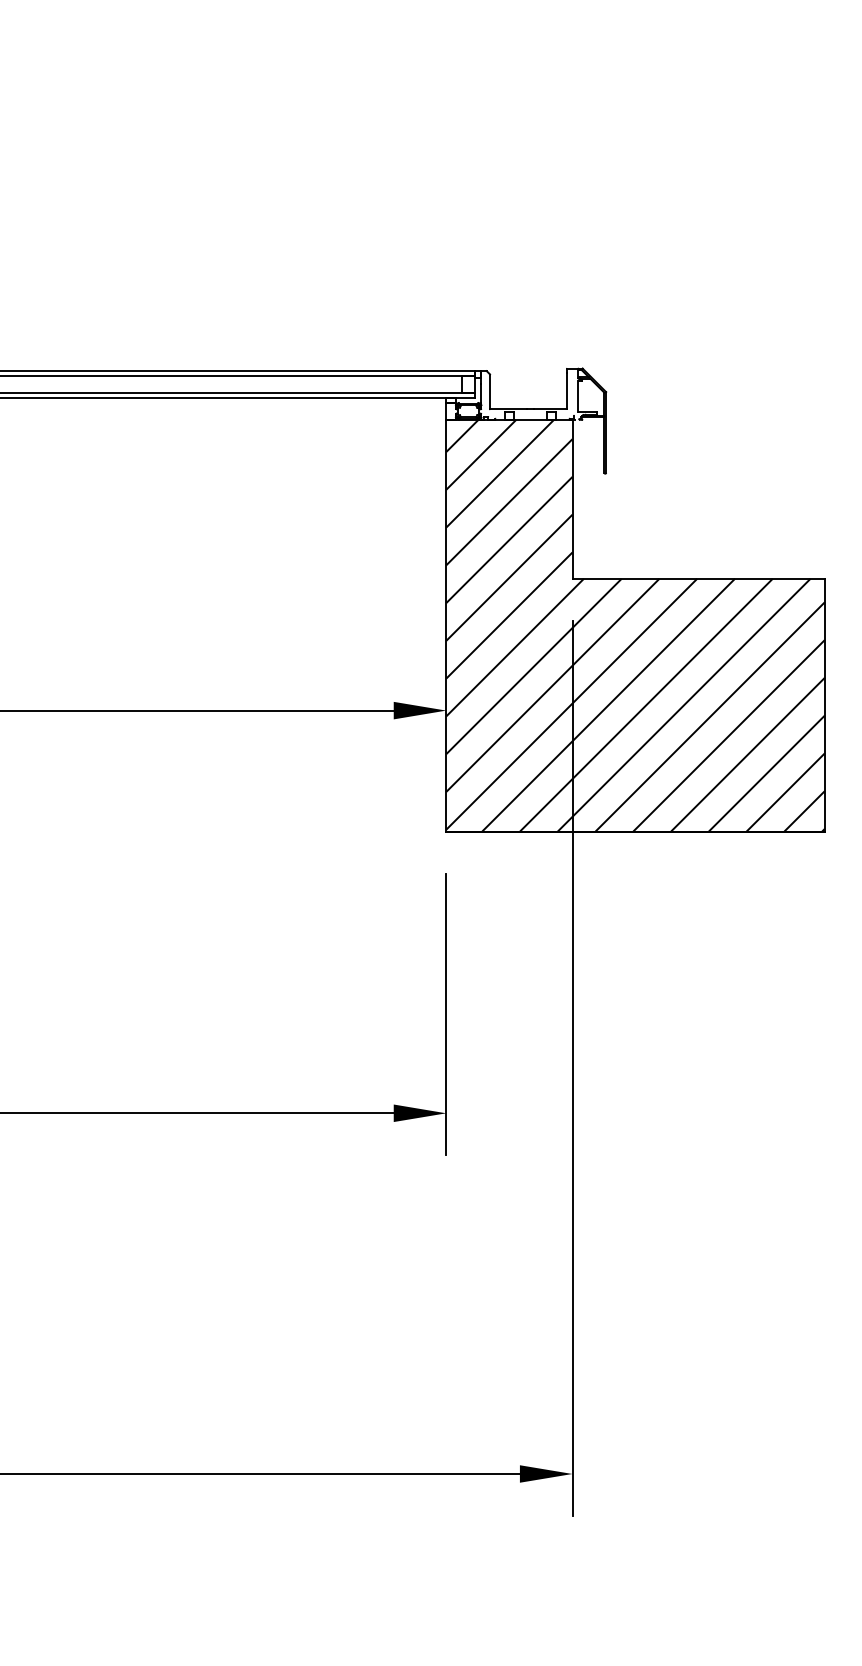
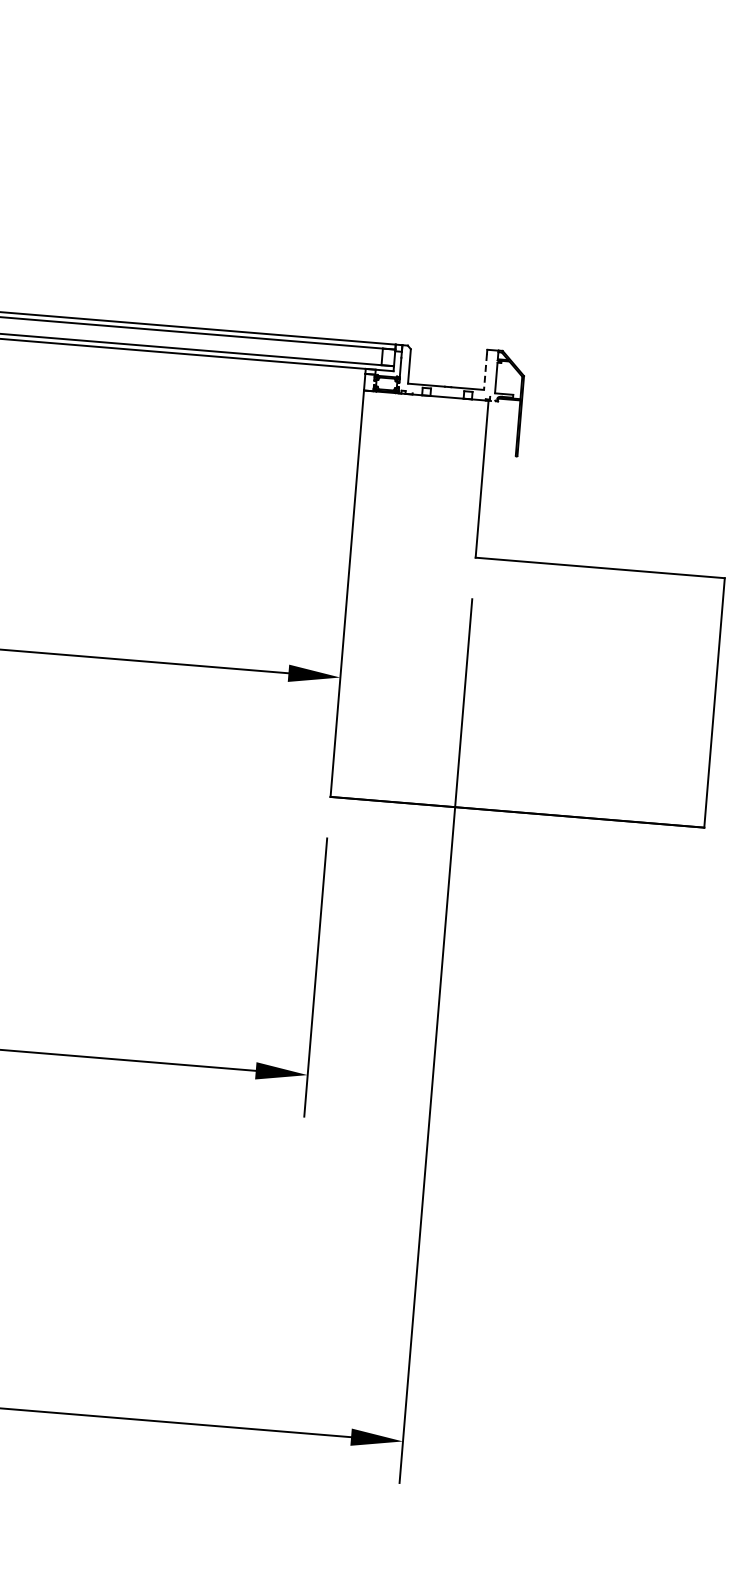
line: (567, 391) -> (485, 372), solid -> dashed
hatch: (635, 625) -> (534, 608), removed

